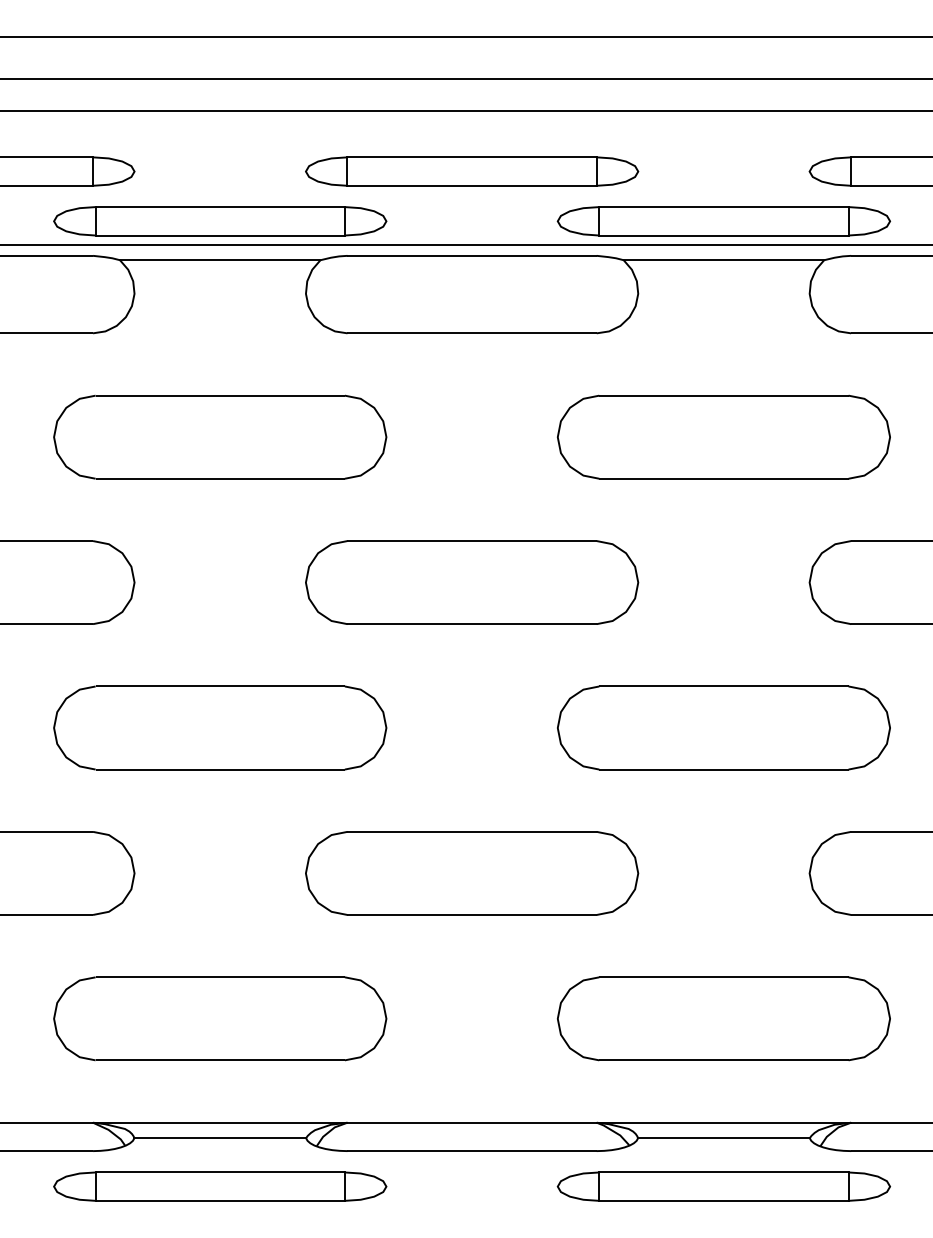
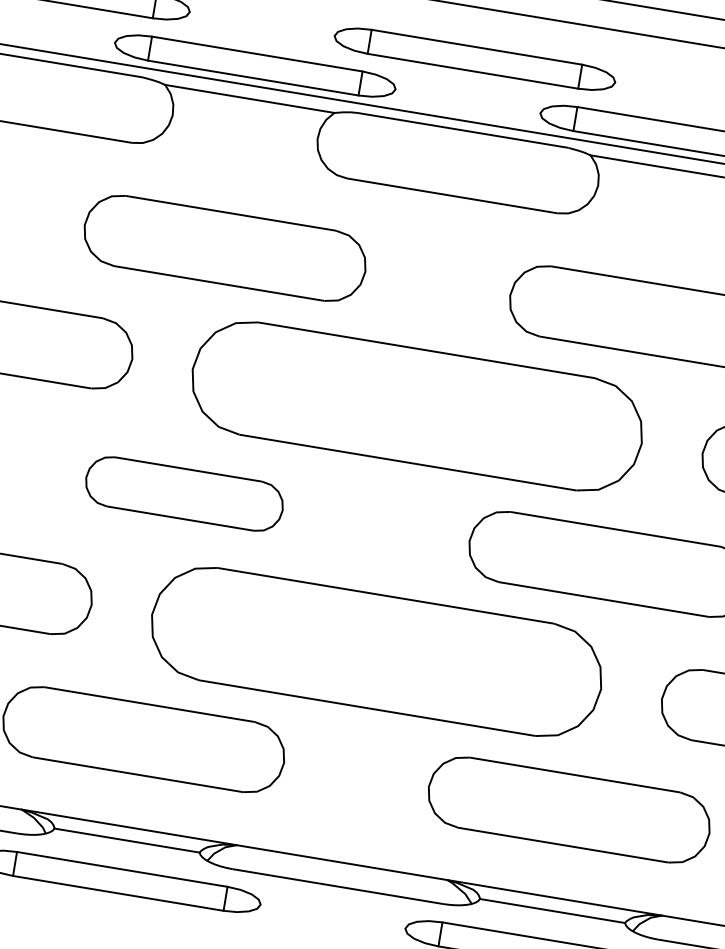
part: (472, 582) -> (417, 406), size x1.6
part: (220, 727) -> (184, 493), size x0.7
part: (472, 873) -> (377, 652), size x1.6

